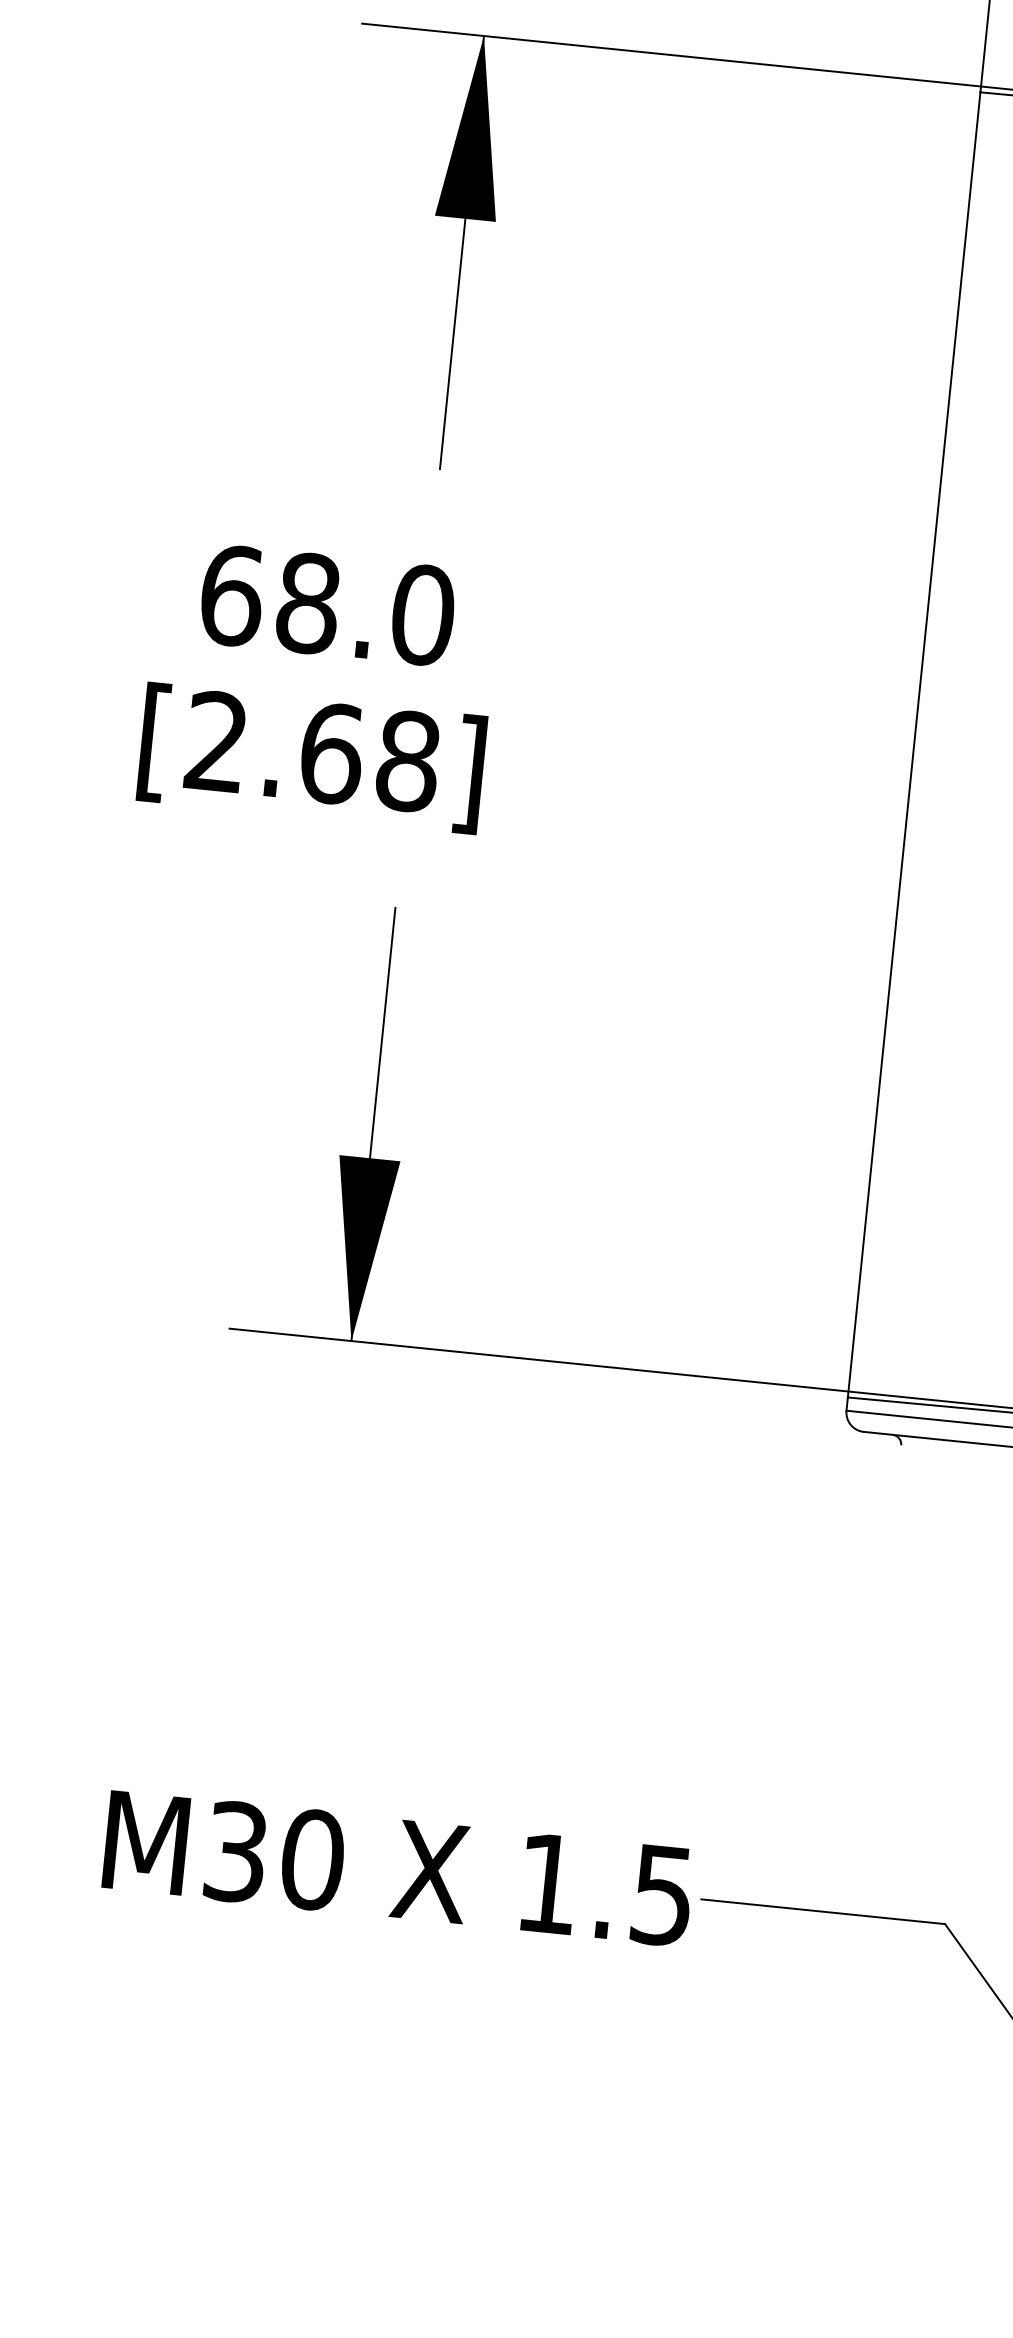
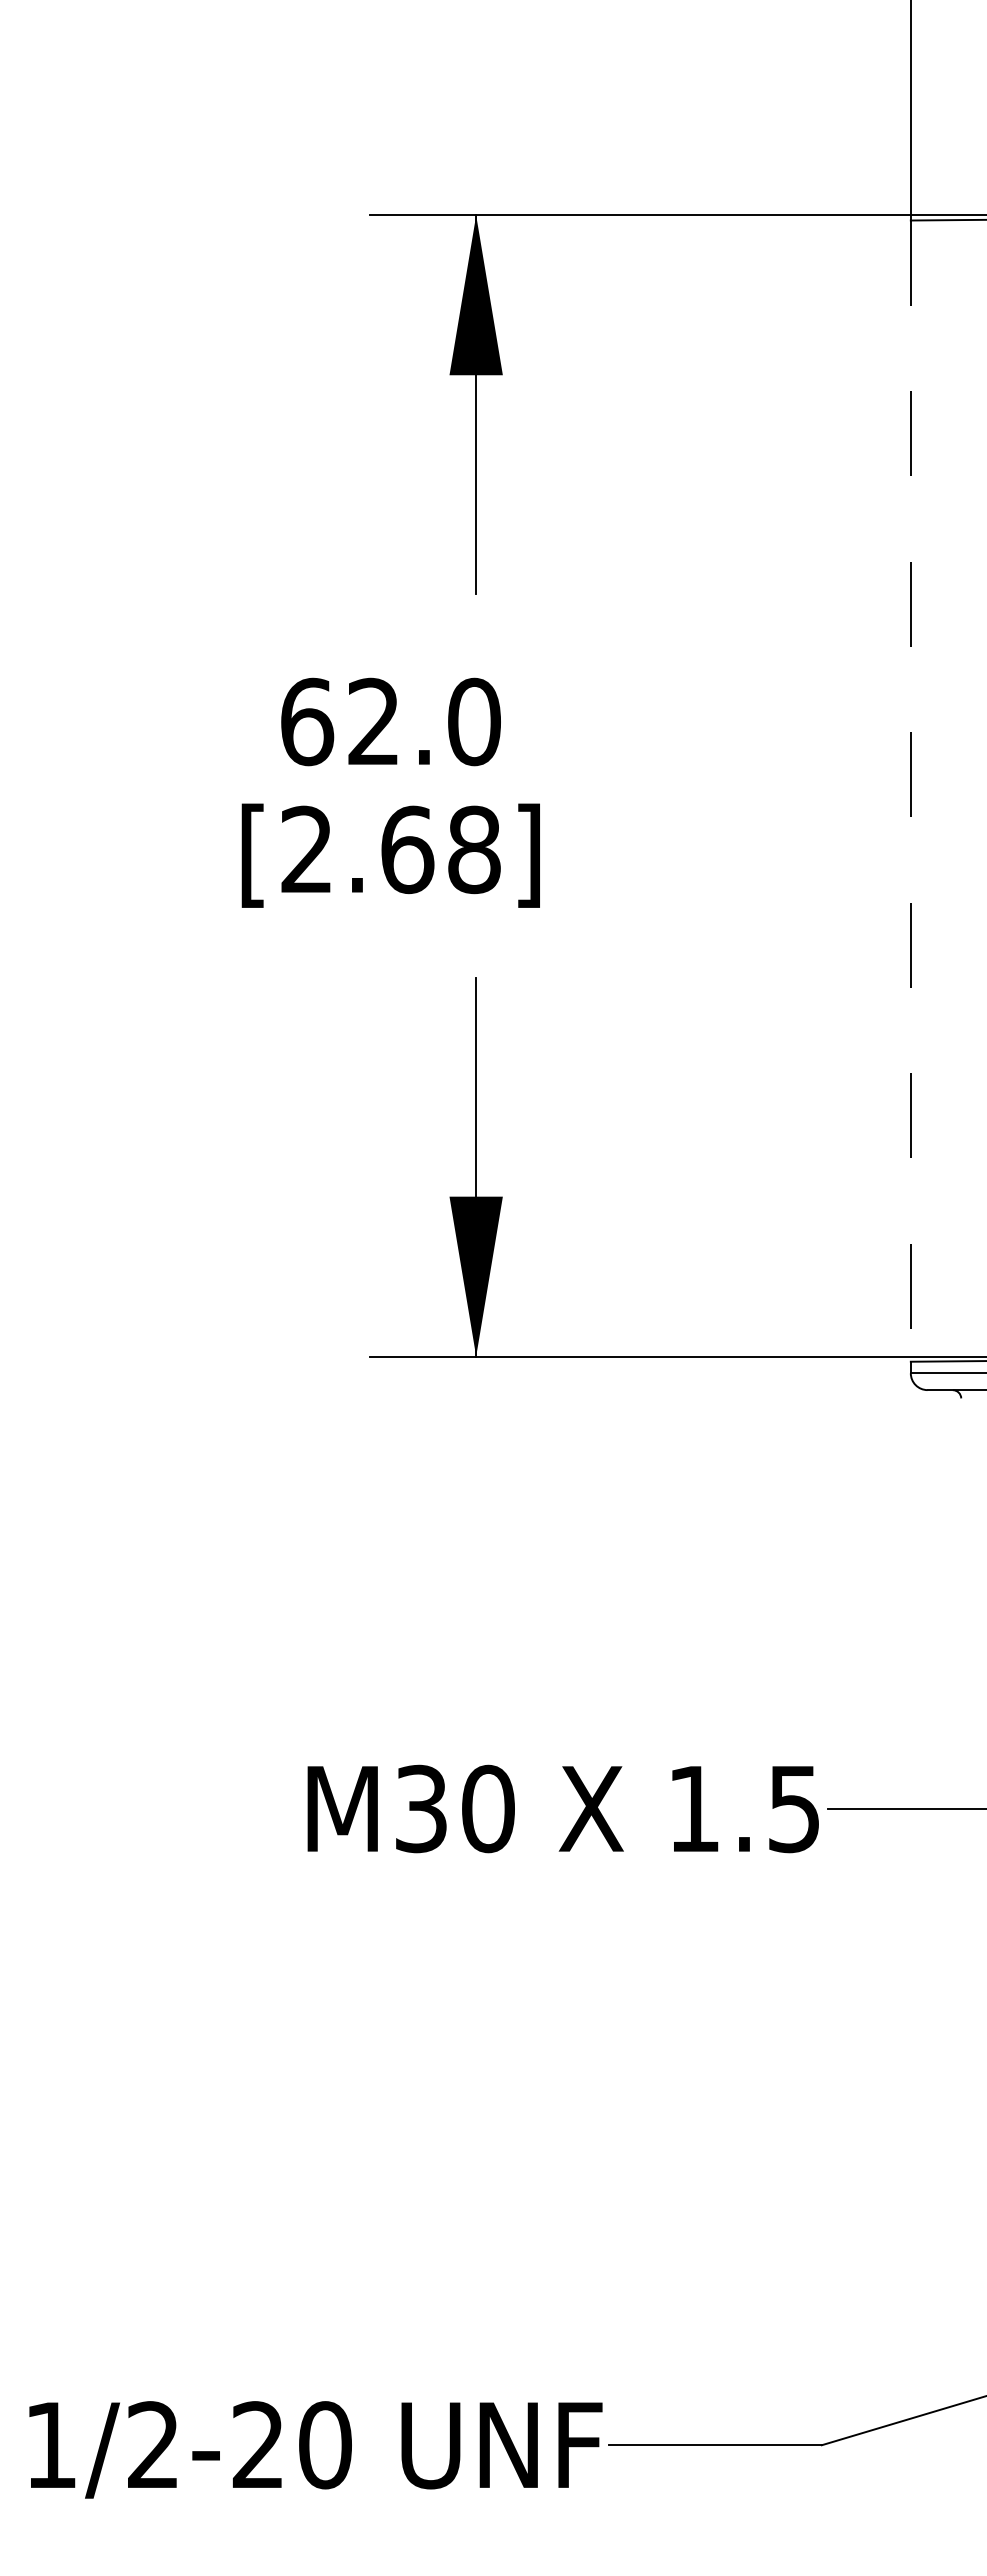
text: (308, 602) -> (374, 721), 68.0 -> 62.0
line: (913, 745) -> (910, 791), solid -> dashed

